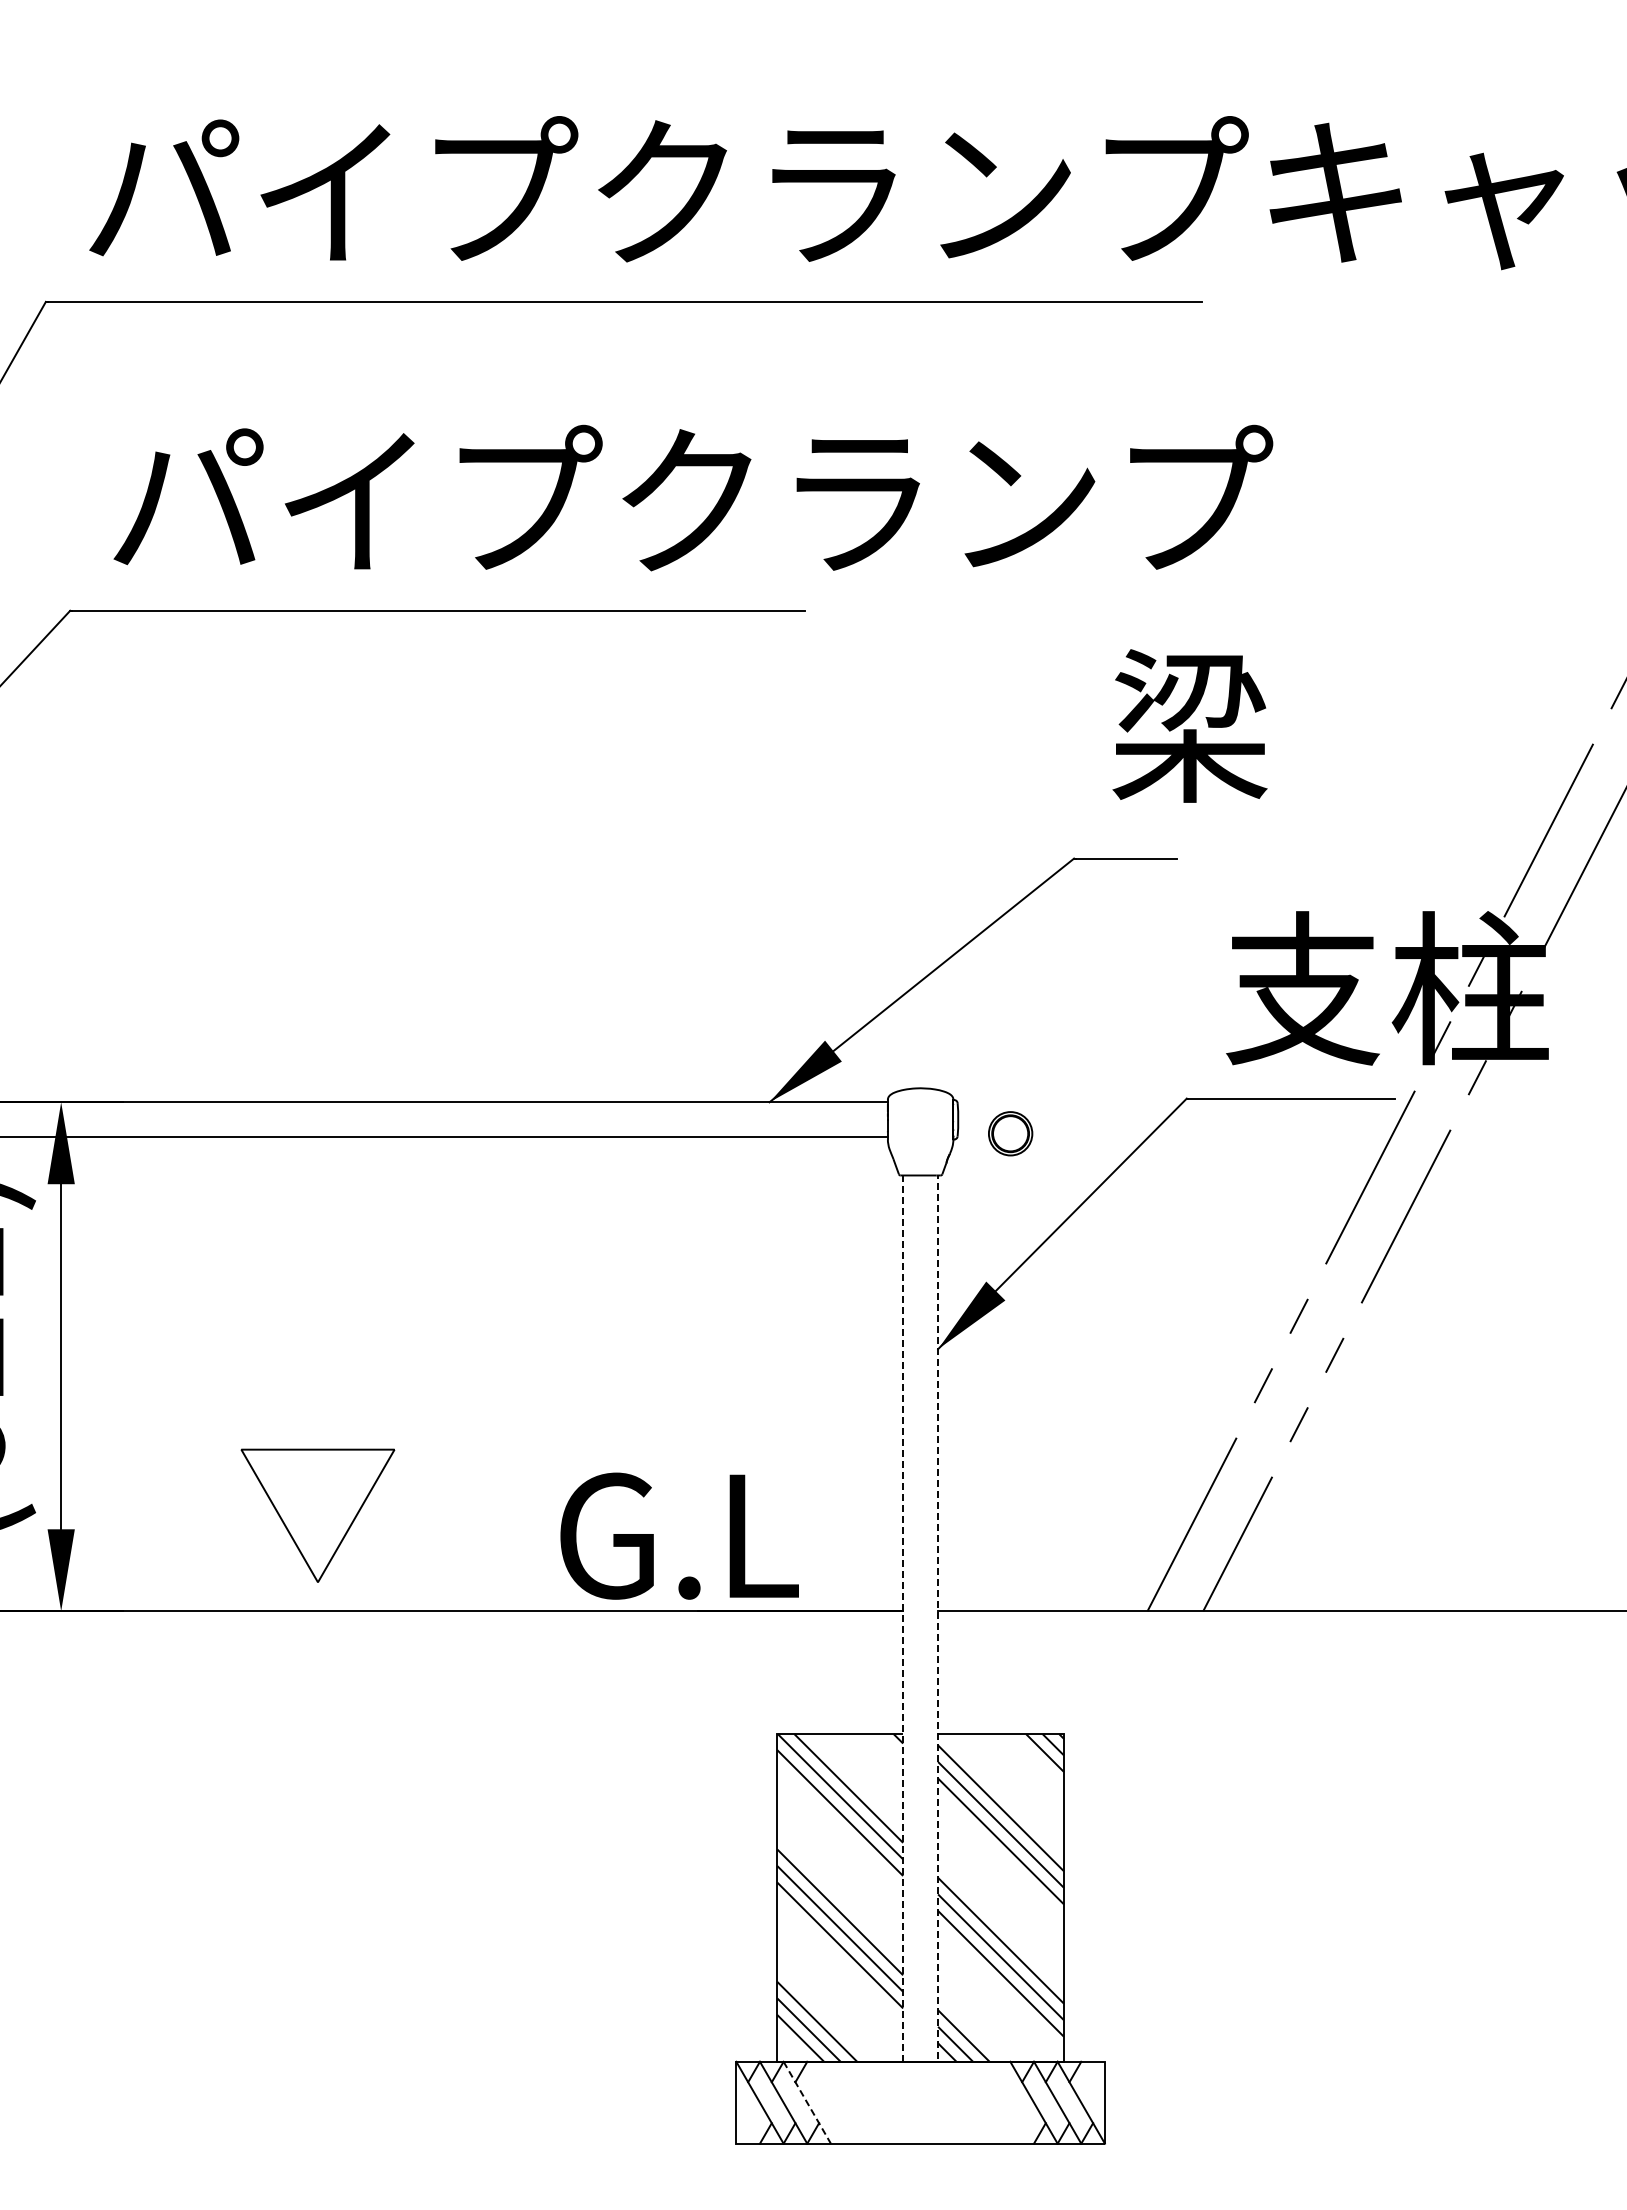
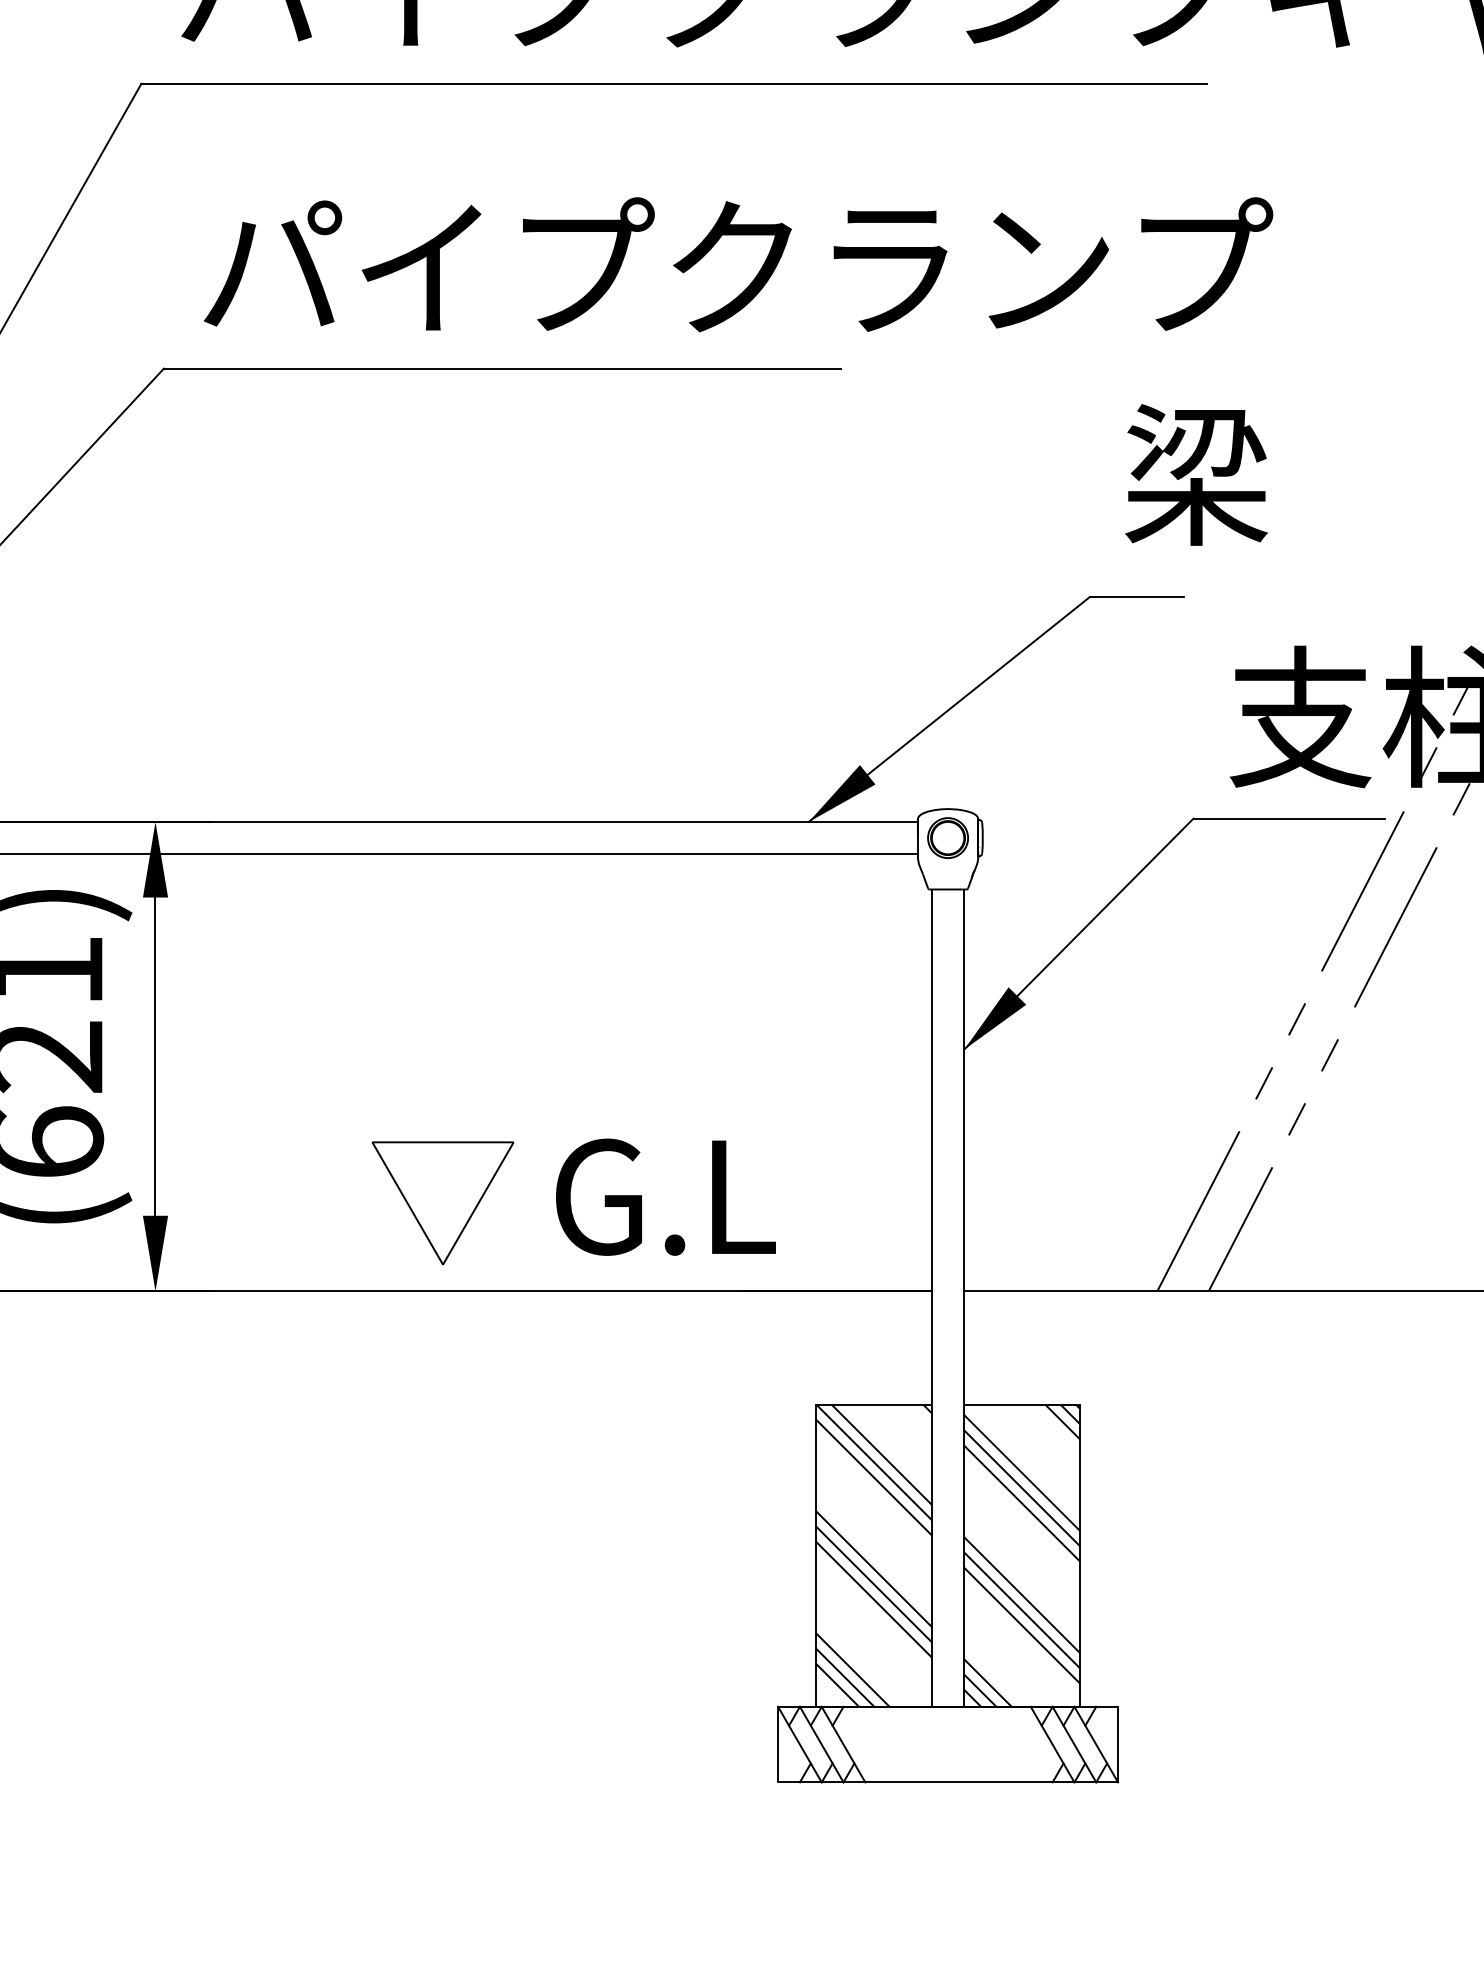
part: (1010, 1133) -> (947, 837), moved
part: (317, 1515) -> (442, 1203), moved
text: (679, 1535) -> (665, 1196), moved
line: (921, 2061) -> (948, 1706), dashed -> solid
line: (807, 2103) -> (843, 1745), dashed -> solid

